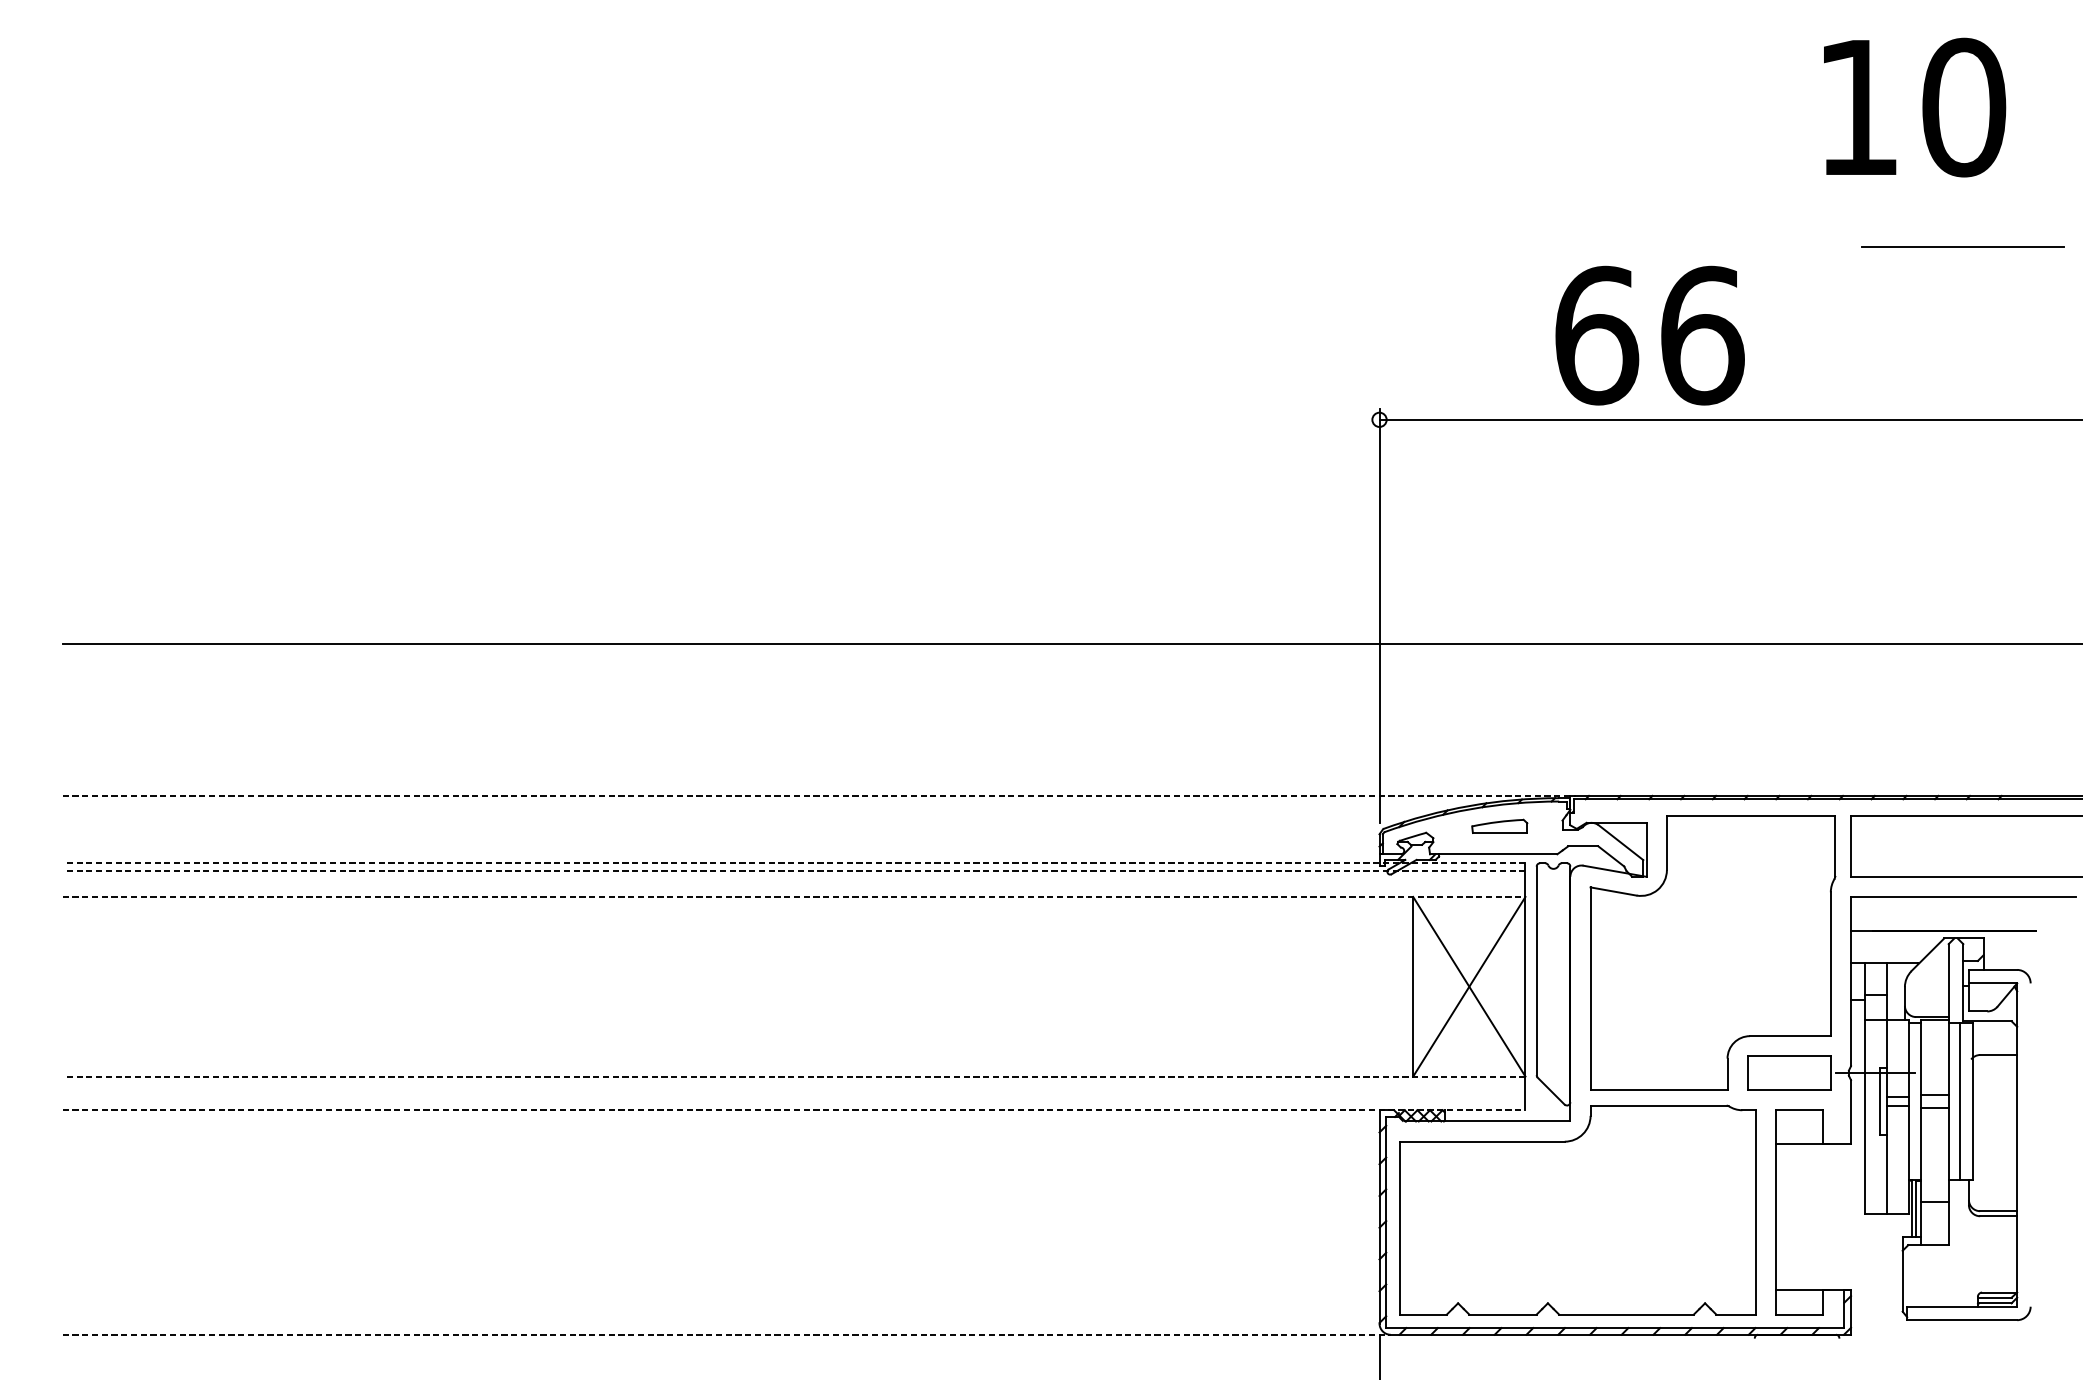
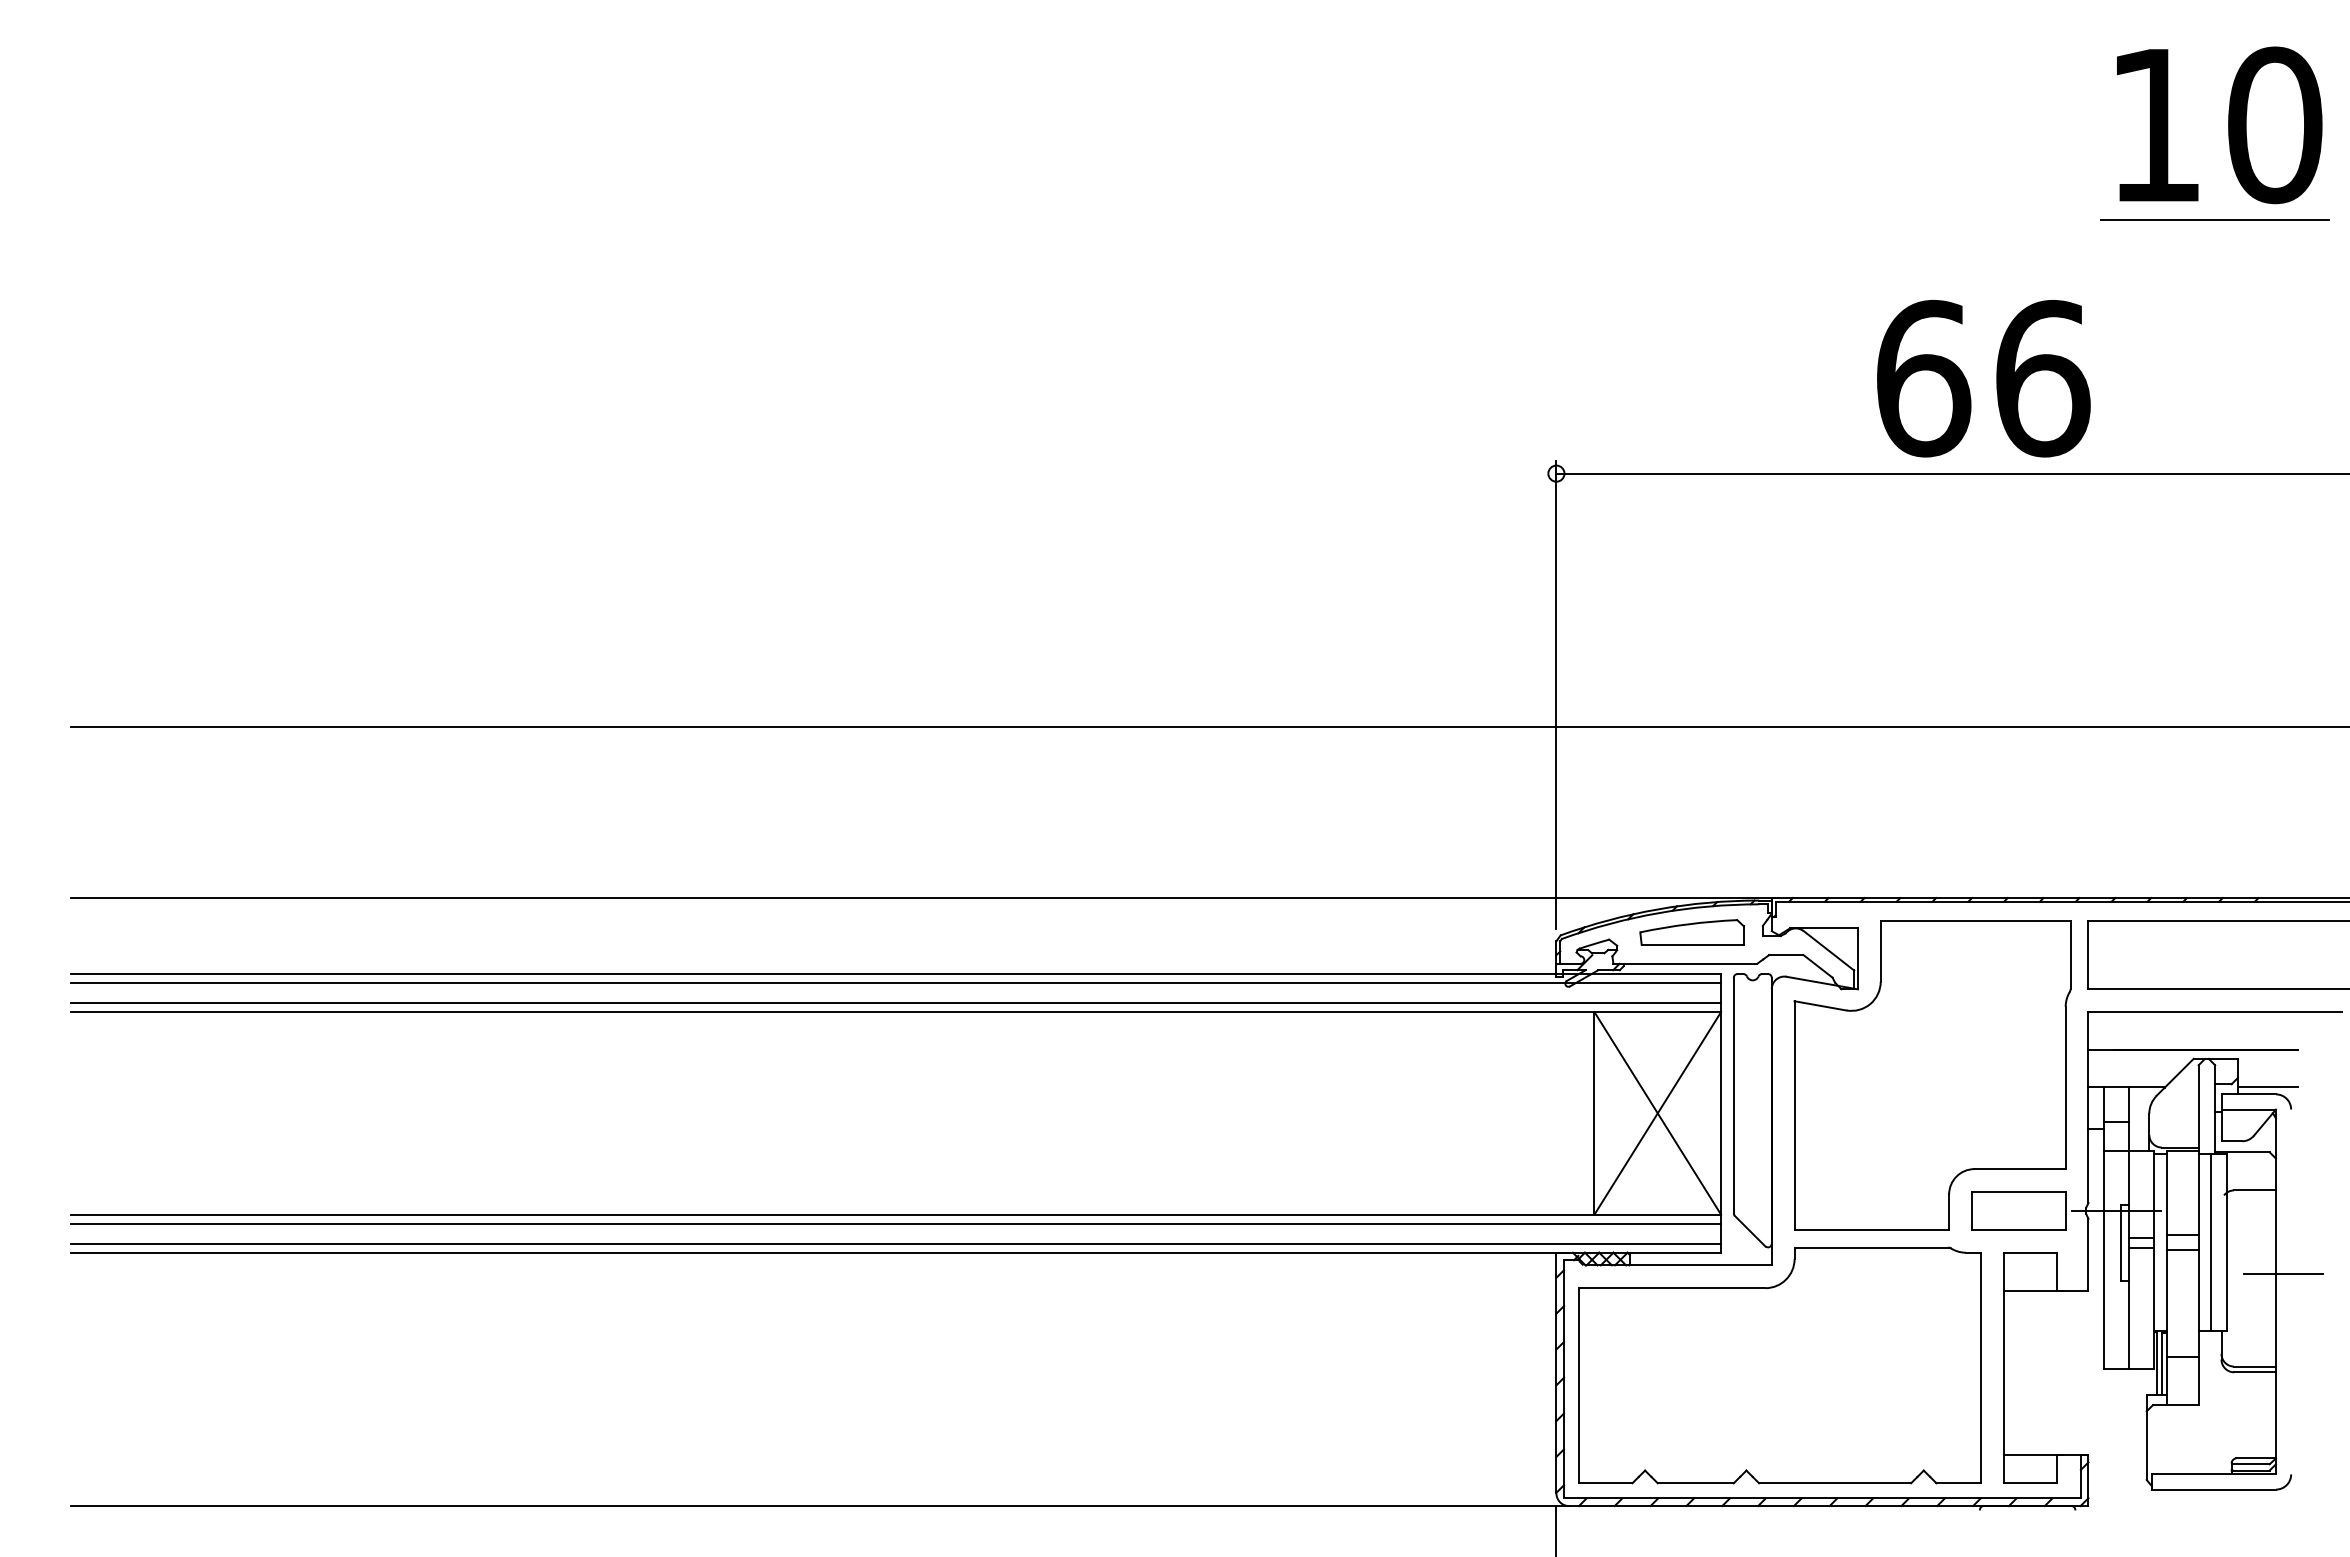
text: (1914, 107) -> (2219, 125), moved
line: (1962, 246) -> (2214, 219), moved
text: (1649, 335) -> (1983, 378), moved
line: (819, 796) -> (924, 898), dashed -> solid
part: (1499, 826) -> (1691, 932), size x1.67
line: (793, 863) -> (895, 974), dashed -> solid
line: (793, 870) -> (895, 982), dashed -> solid
line: (793, 889) -> (895, 1003), added
line: (794, 897) -> (896, 1012), dashed -> solid
line: (2009, 962) -> (2267, 1086), added
line: (793, 1076) -> (895, 1214), dashed -> solid
line: (793, 1084) -> (895, 1223), added
line: (793, 1102) -> (895, 1243), added
line: (794, 1110) -> (896, 1252), dashed -> solid
line: (2023, 1129) -> (2283, 1274), added
line: (727, 1335) -> (820, 1506), dashed -> solid

